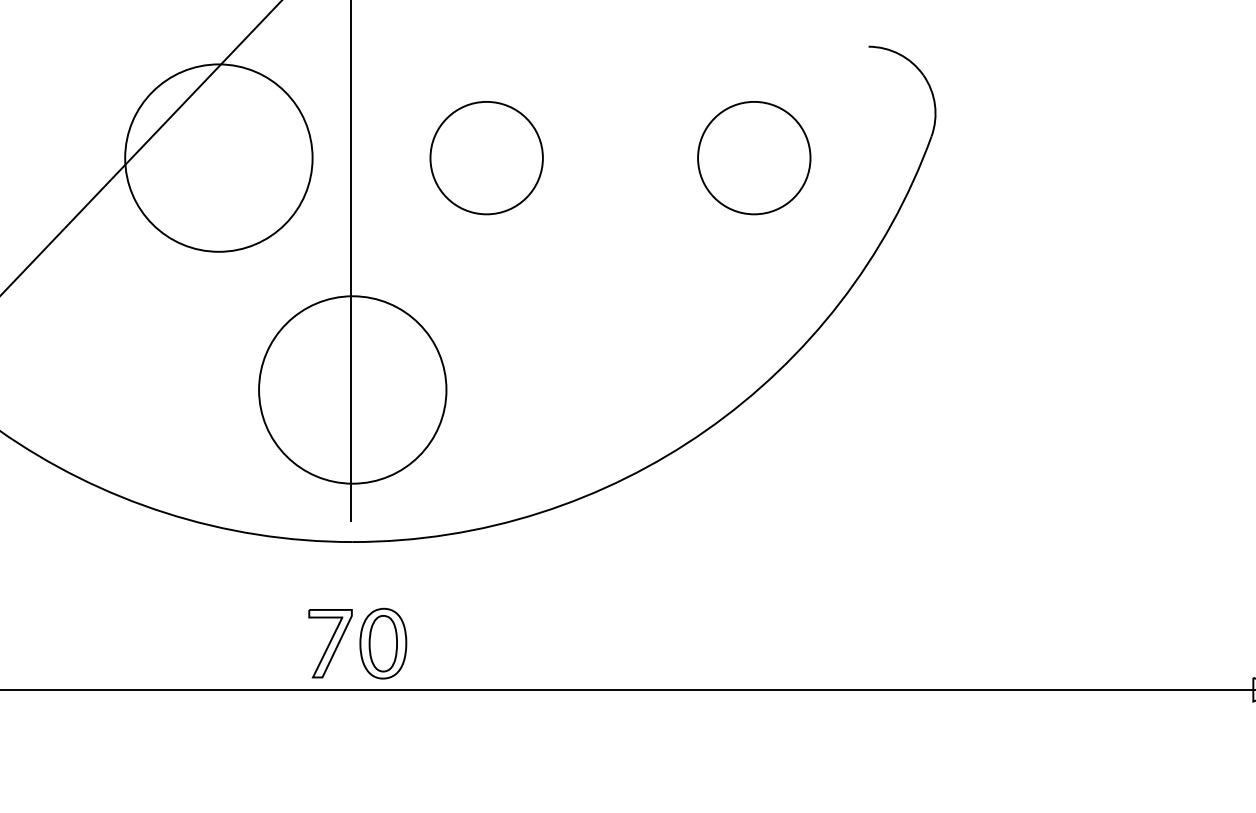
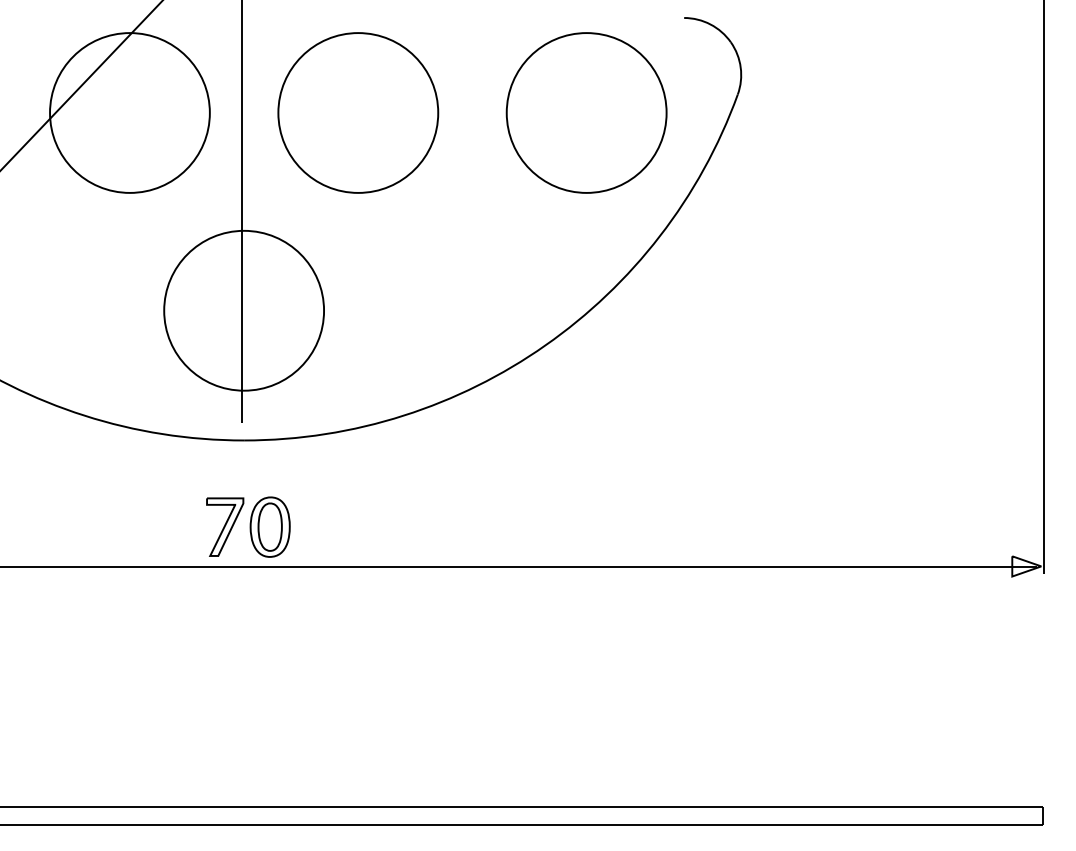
part: (486, 157) -> (358, 112), size x1.67
part: (754, 157) -> (586, 112), size x1.67

